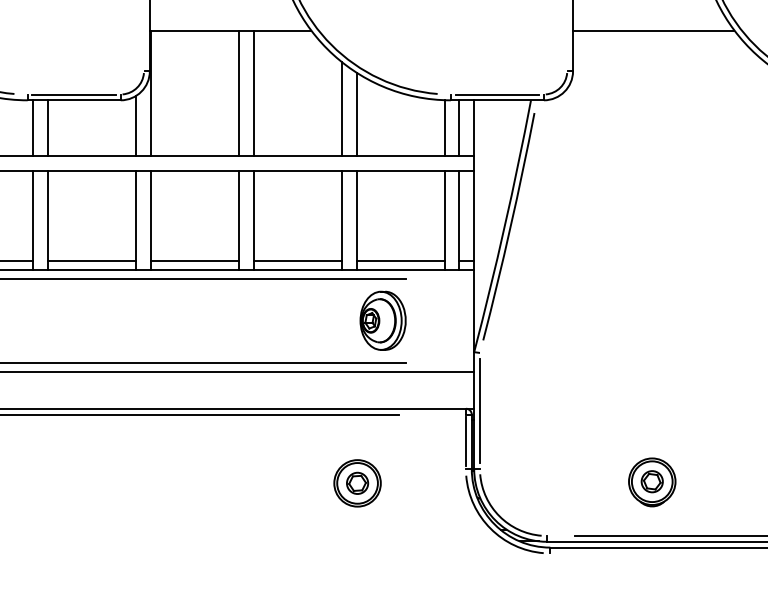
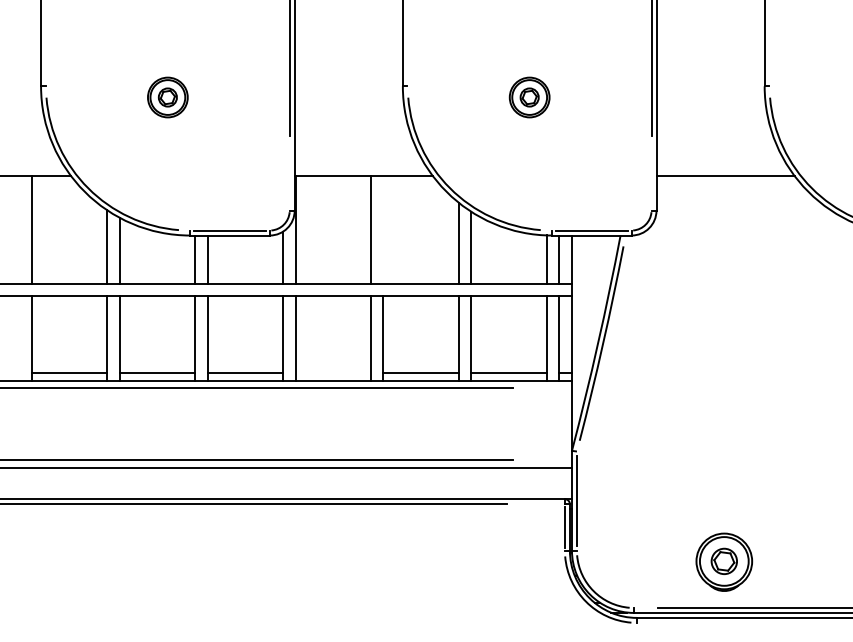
line: (253, 93) -> (383, 229), removed
line: (195, 261) -> (333, 373), removed
part: (383, 320) -> (494, 423), removed
part: (651, 481) -> (723, 561), size x1.4
part: (357, 482) -> (472, 562), removed

